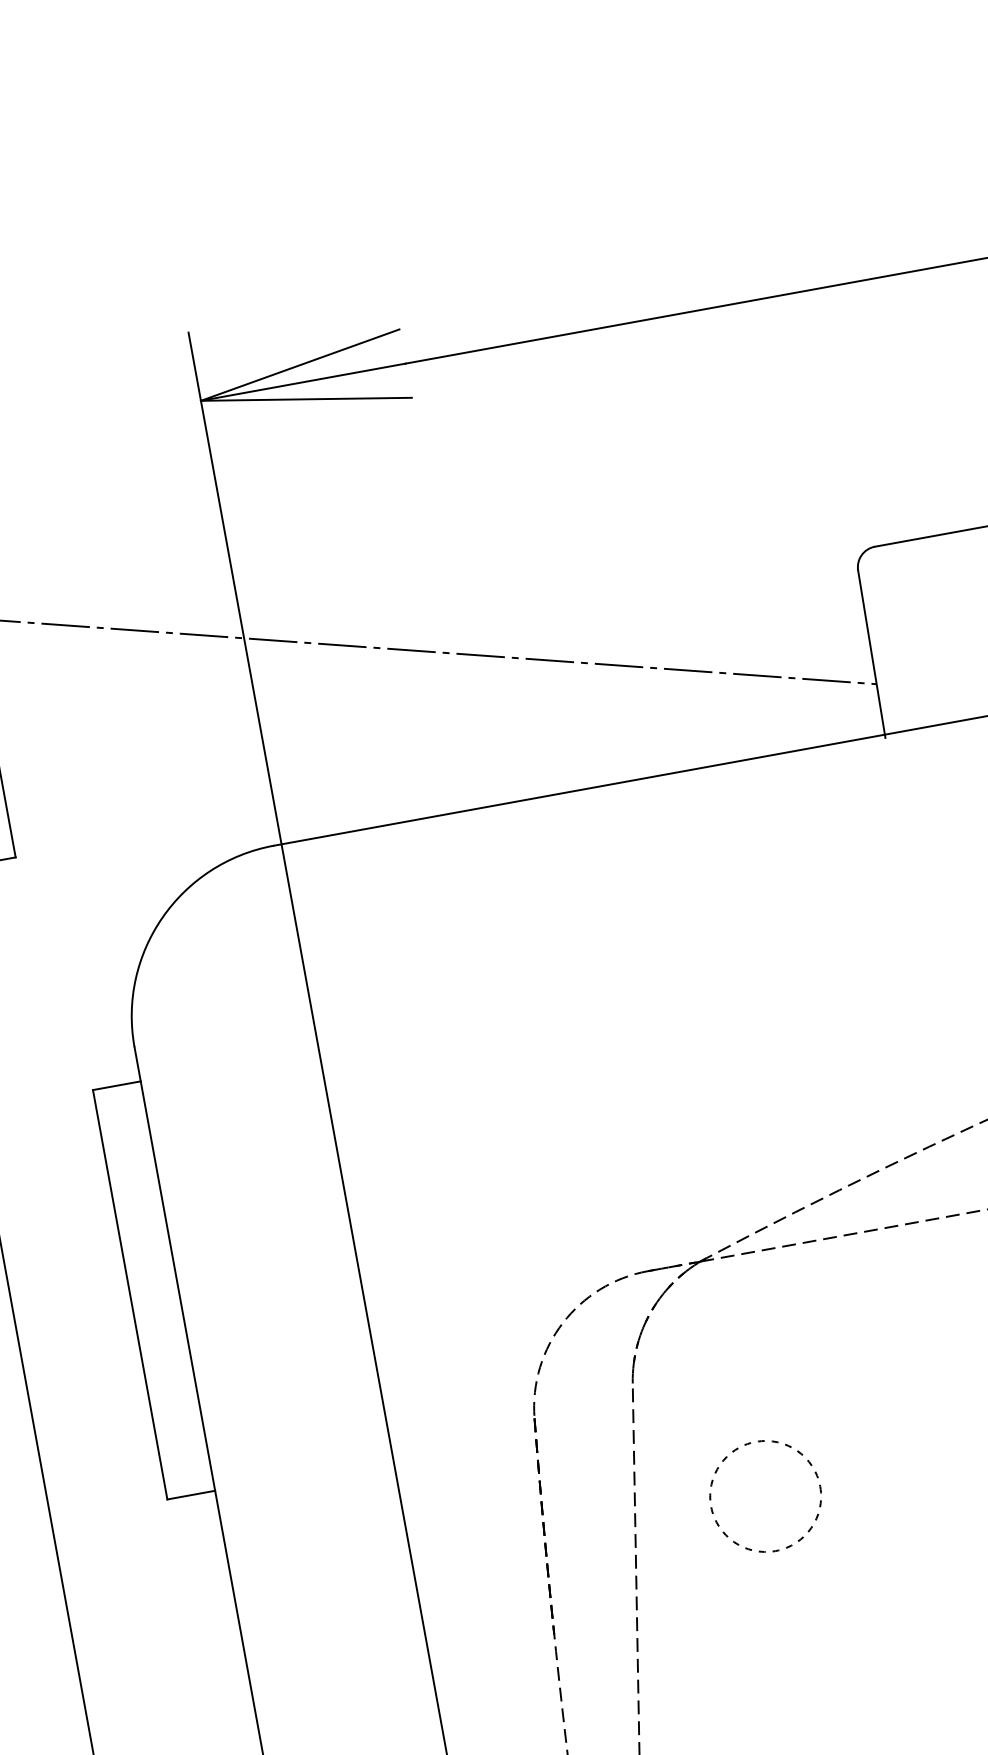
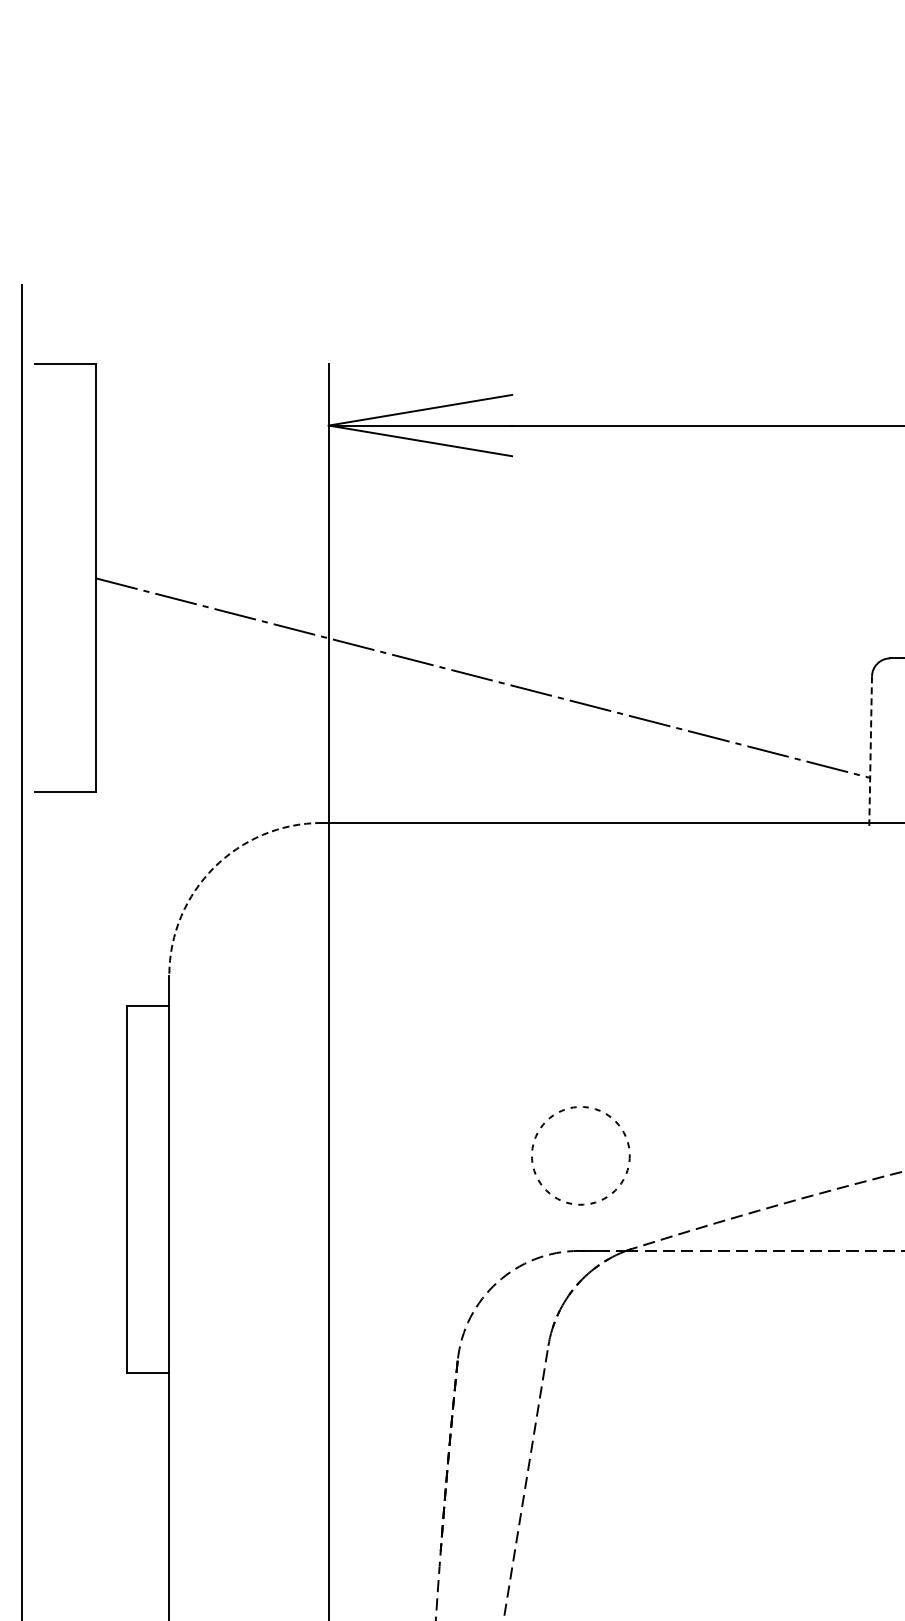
line: (871, 654) -> (870, 751), solid -> dashed
arc: (163, 917) -> (214, 867), solid -> dashed
circle: (765, 1496) -> (580, 1155), moved

